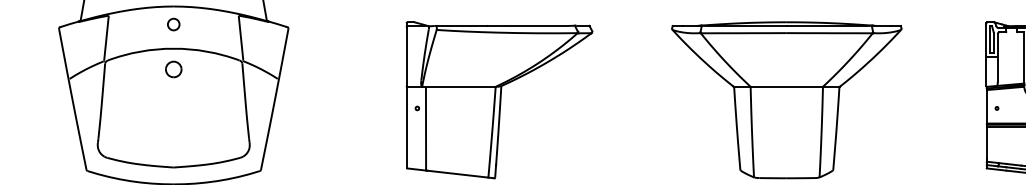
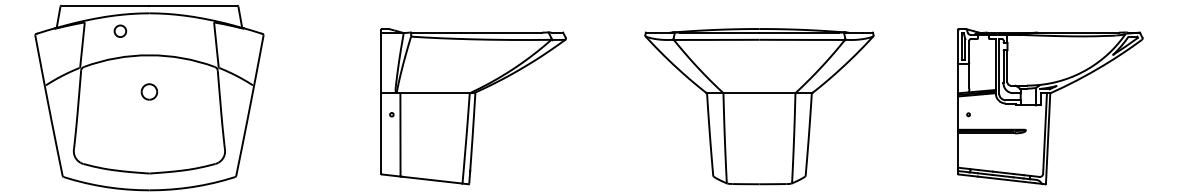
circle: (173, 23) -> (120, 30), moved
part: (173, 68) -> (149, 91), moved

